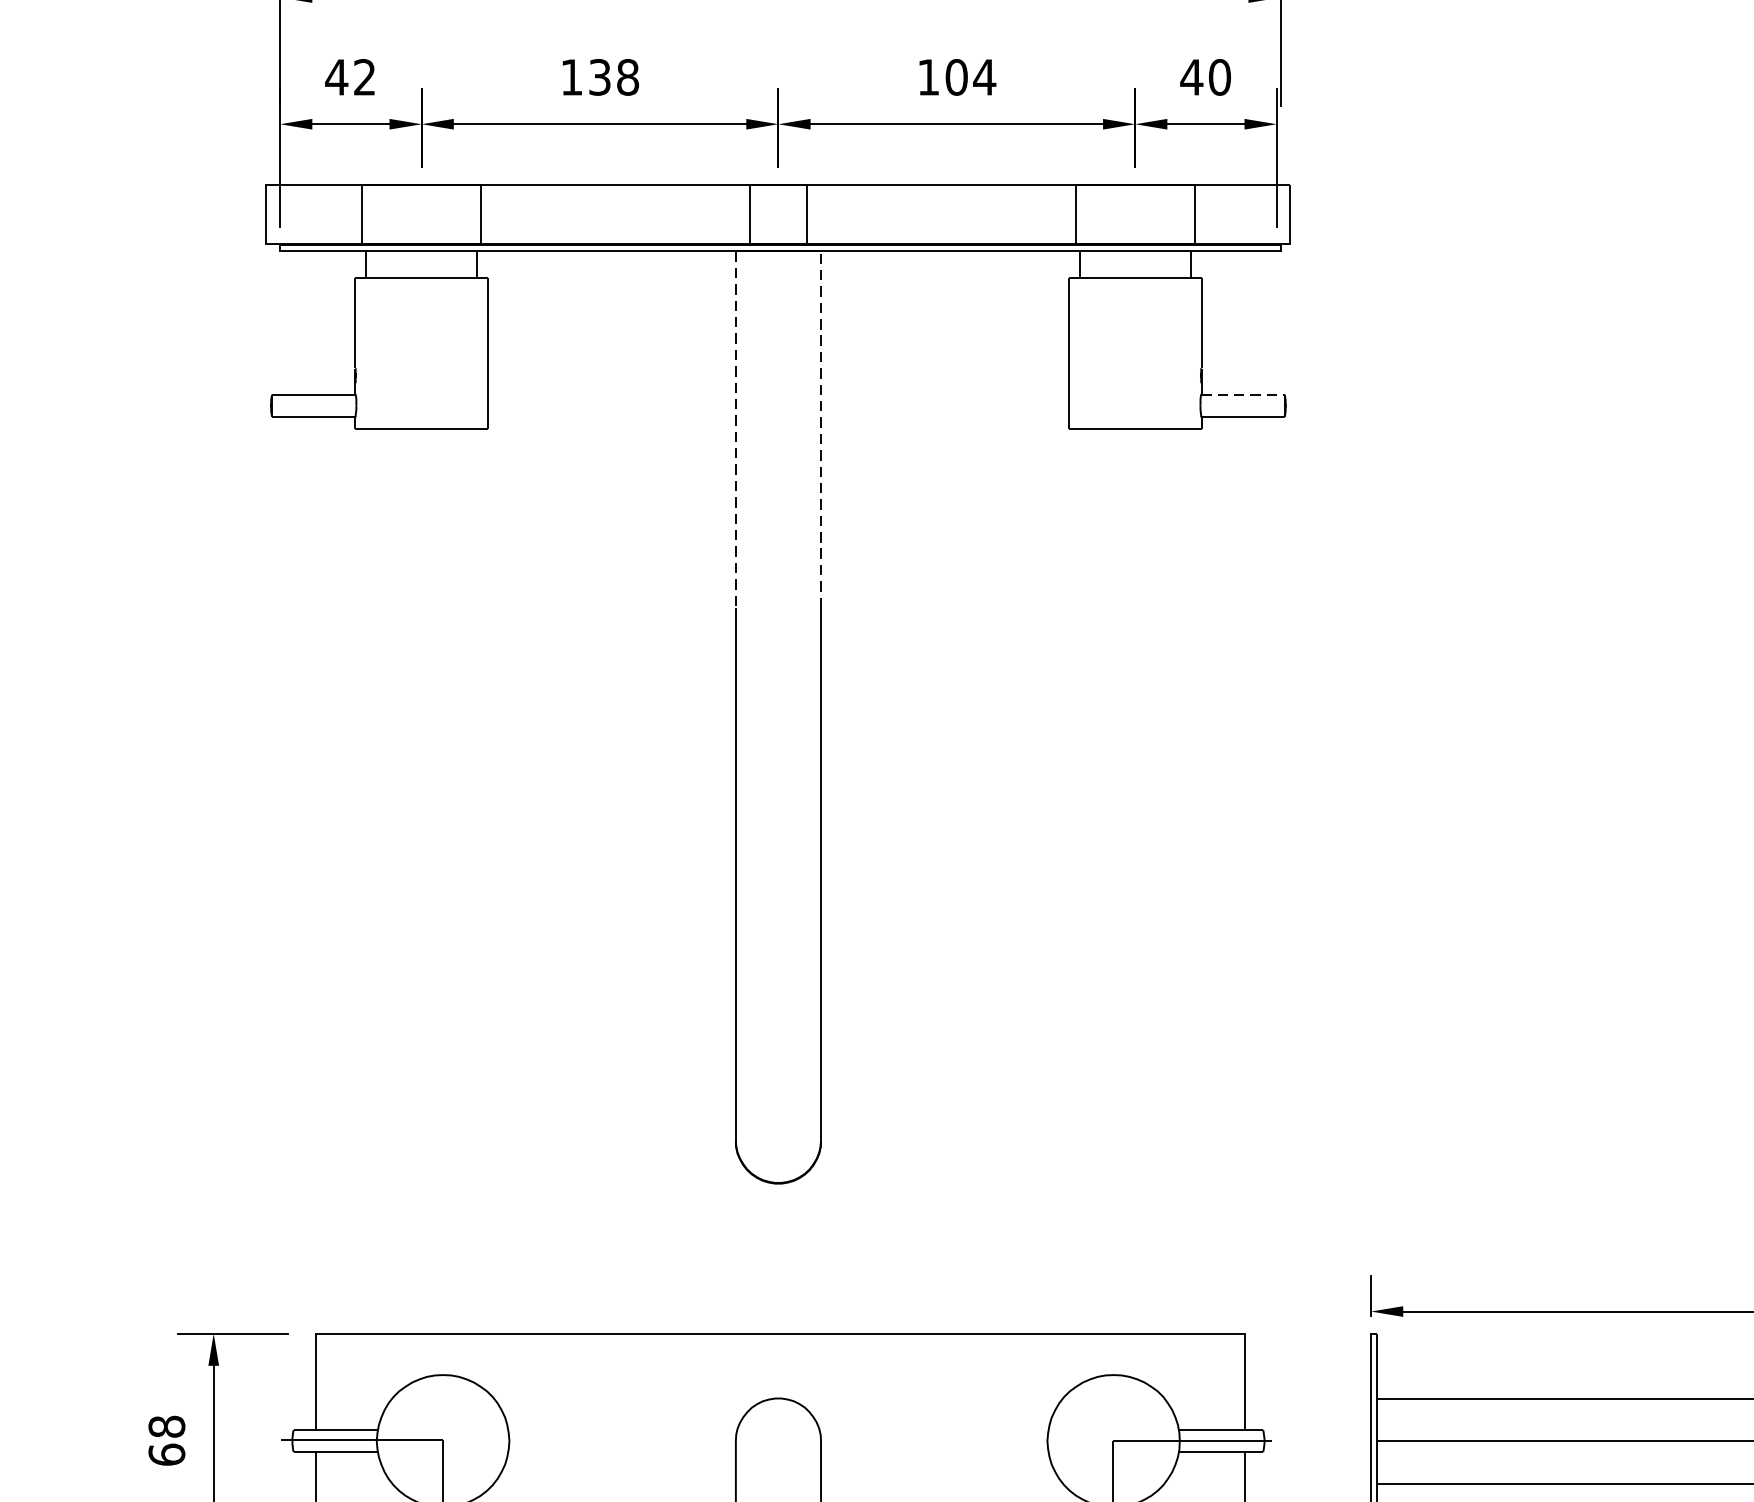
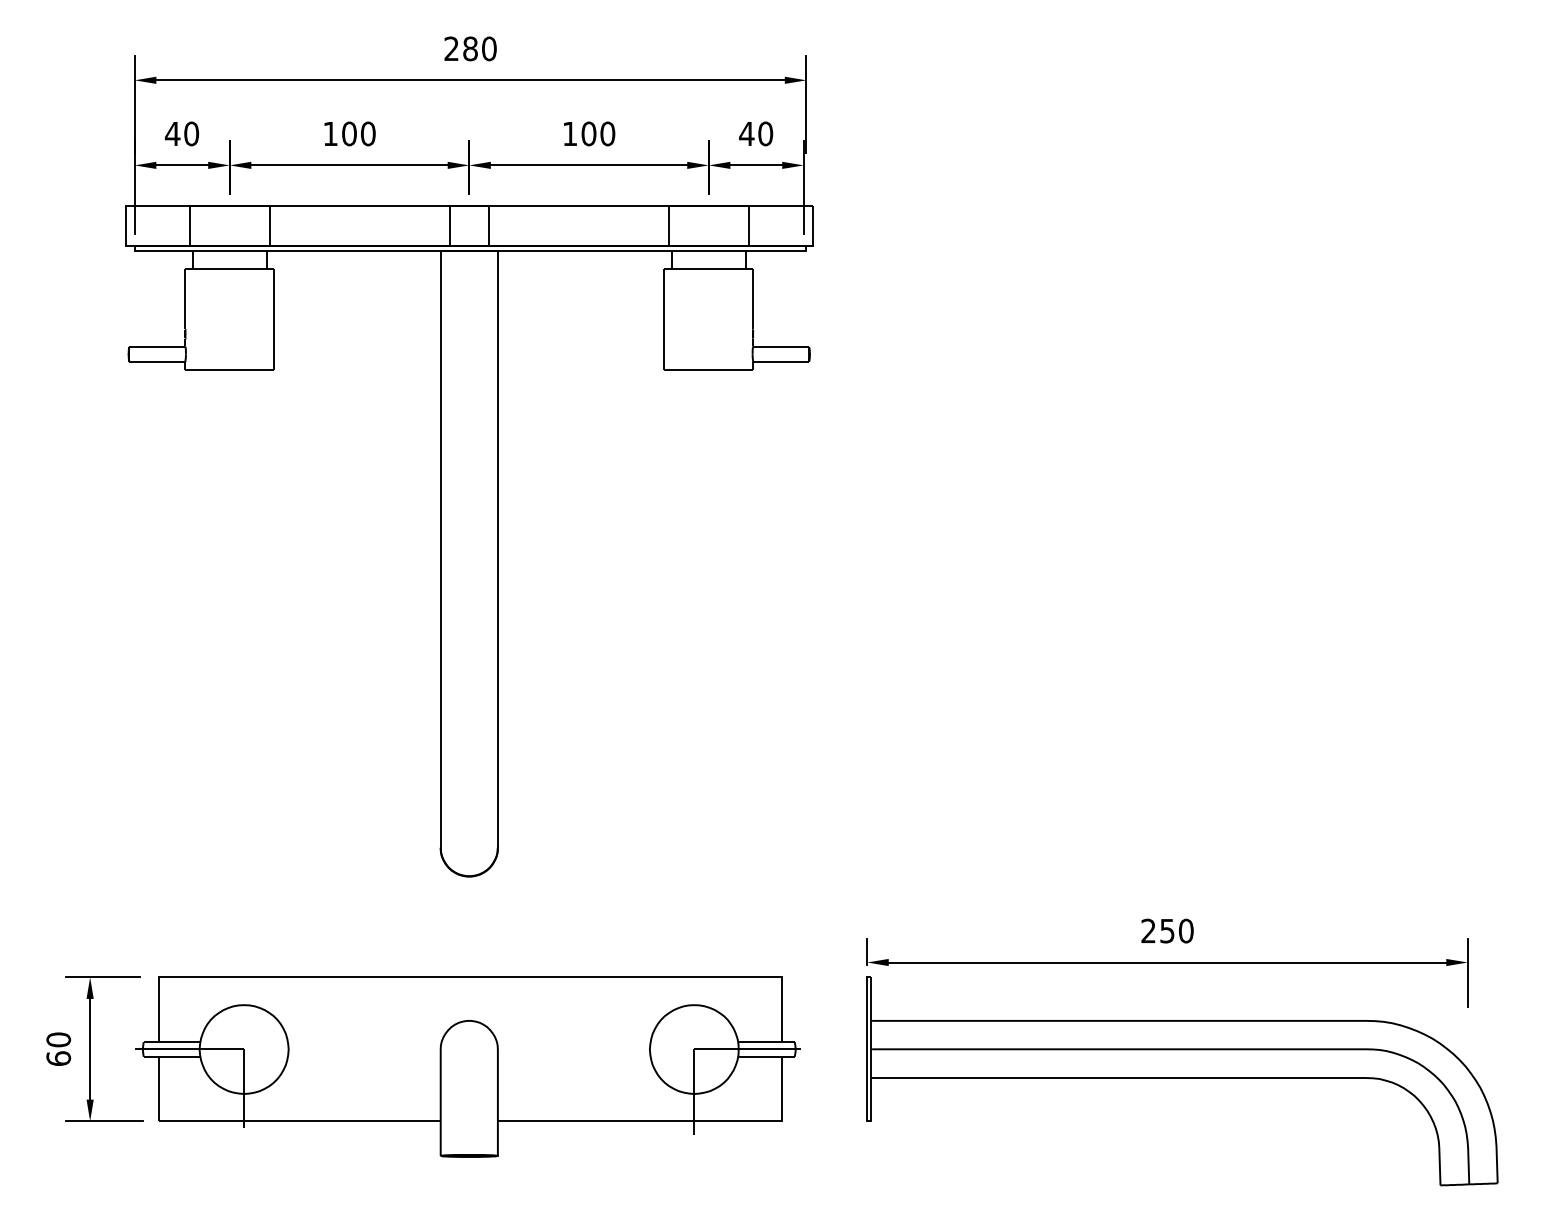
text: (364, 76) -> (191, 133), 42 -> 40
text: (613, 76) -> (358, 133), 138 -> 100
text: (984, 76) -> (607, 133), 104 -> 100
line: (1243, 394) -> (781, 346), dashed -> solid
line: (735, 429) -> (440, 370), dashed -> solid
line: (820, 429) -> (497, 370), dashed -> solid
text: (166, 1426) -> (58, 1039), 68 -> 60

